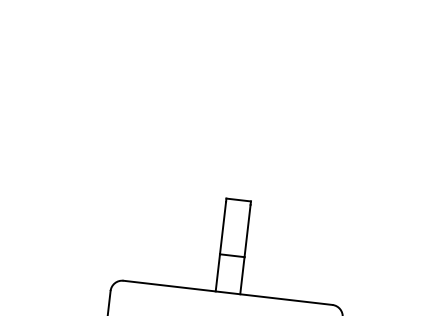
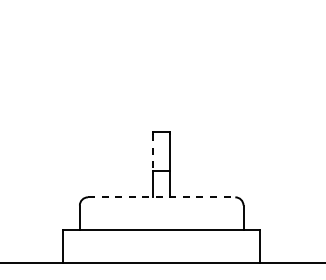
line: (223, 229) -> (153, 153), solid -> dashed
line: (227, 293) -> (161, 197), solid -> dashed

